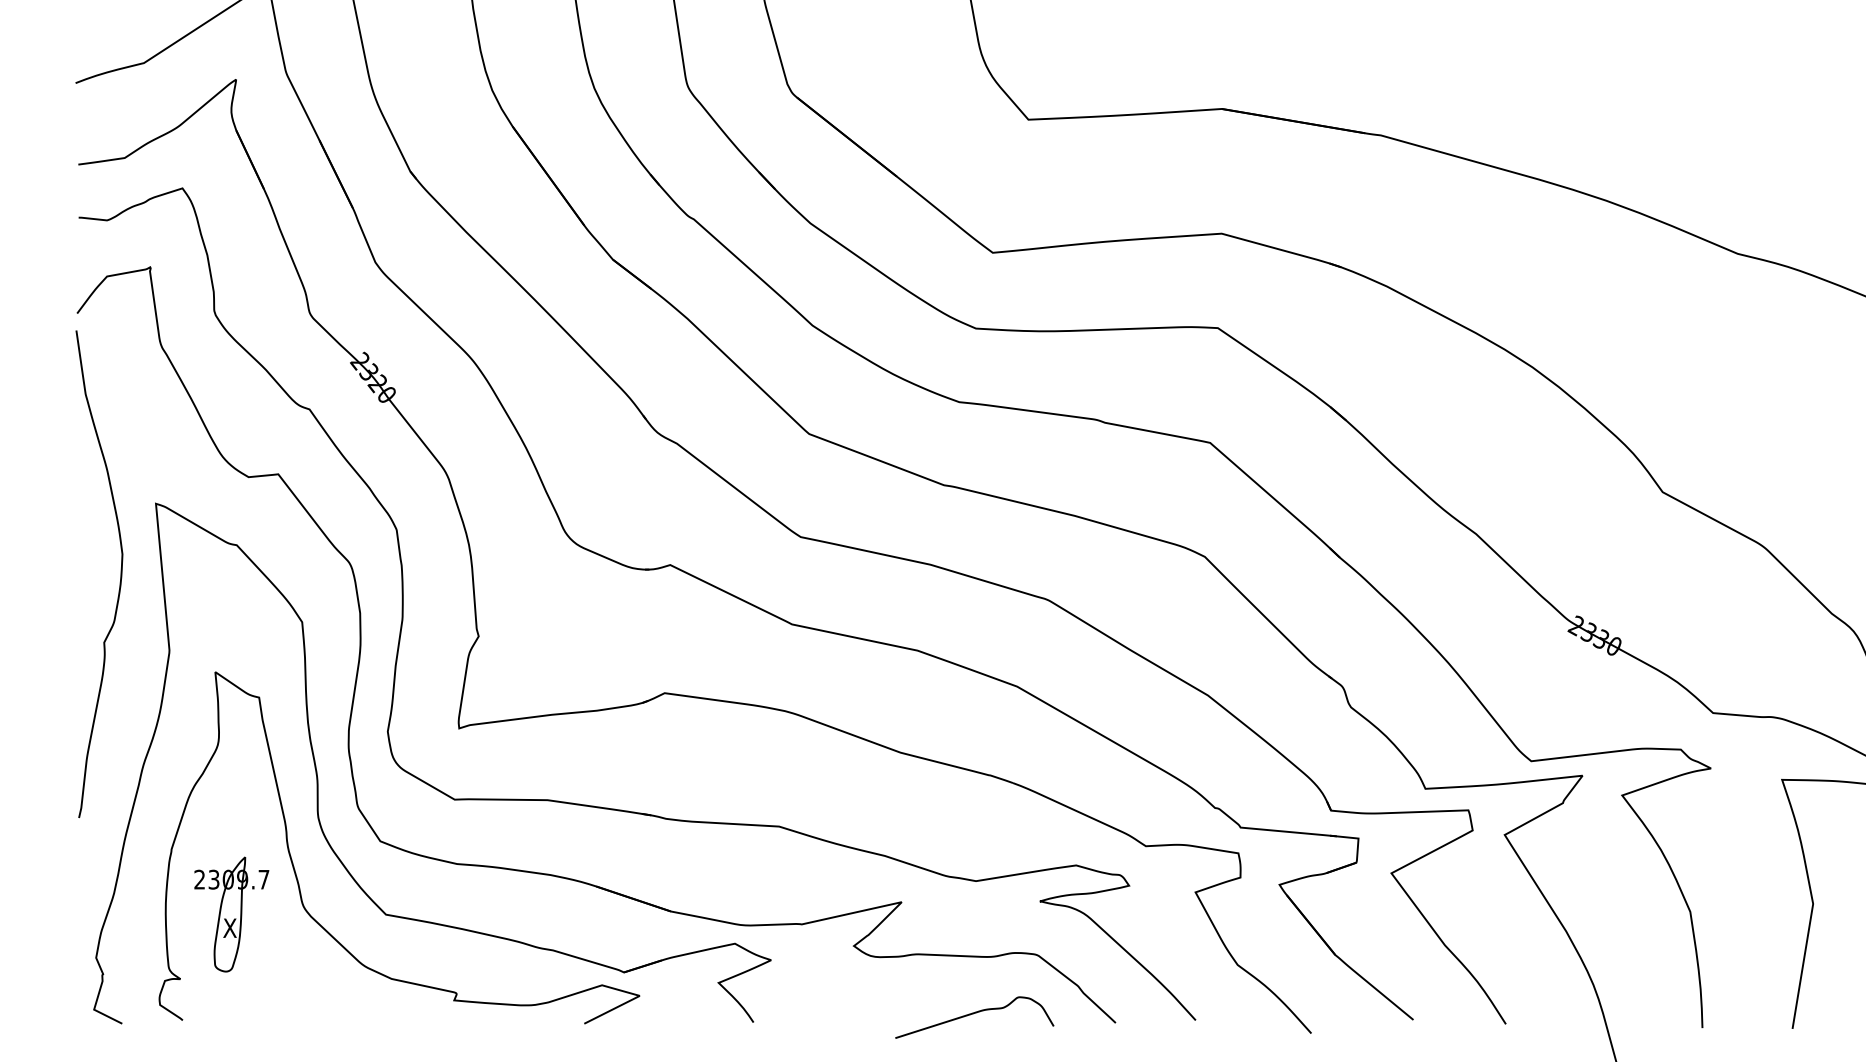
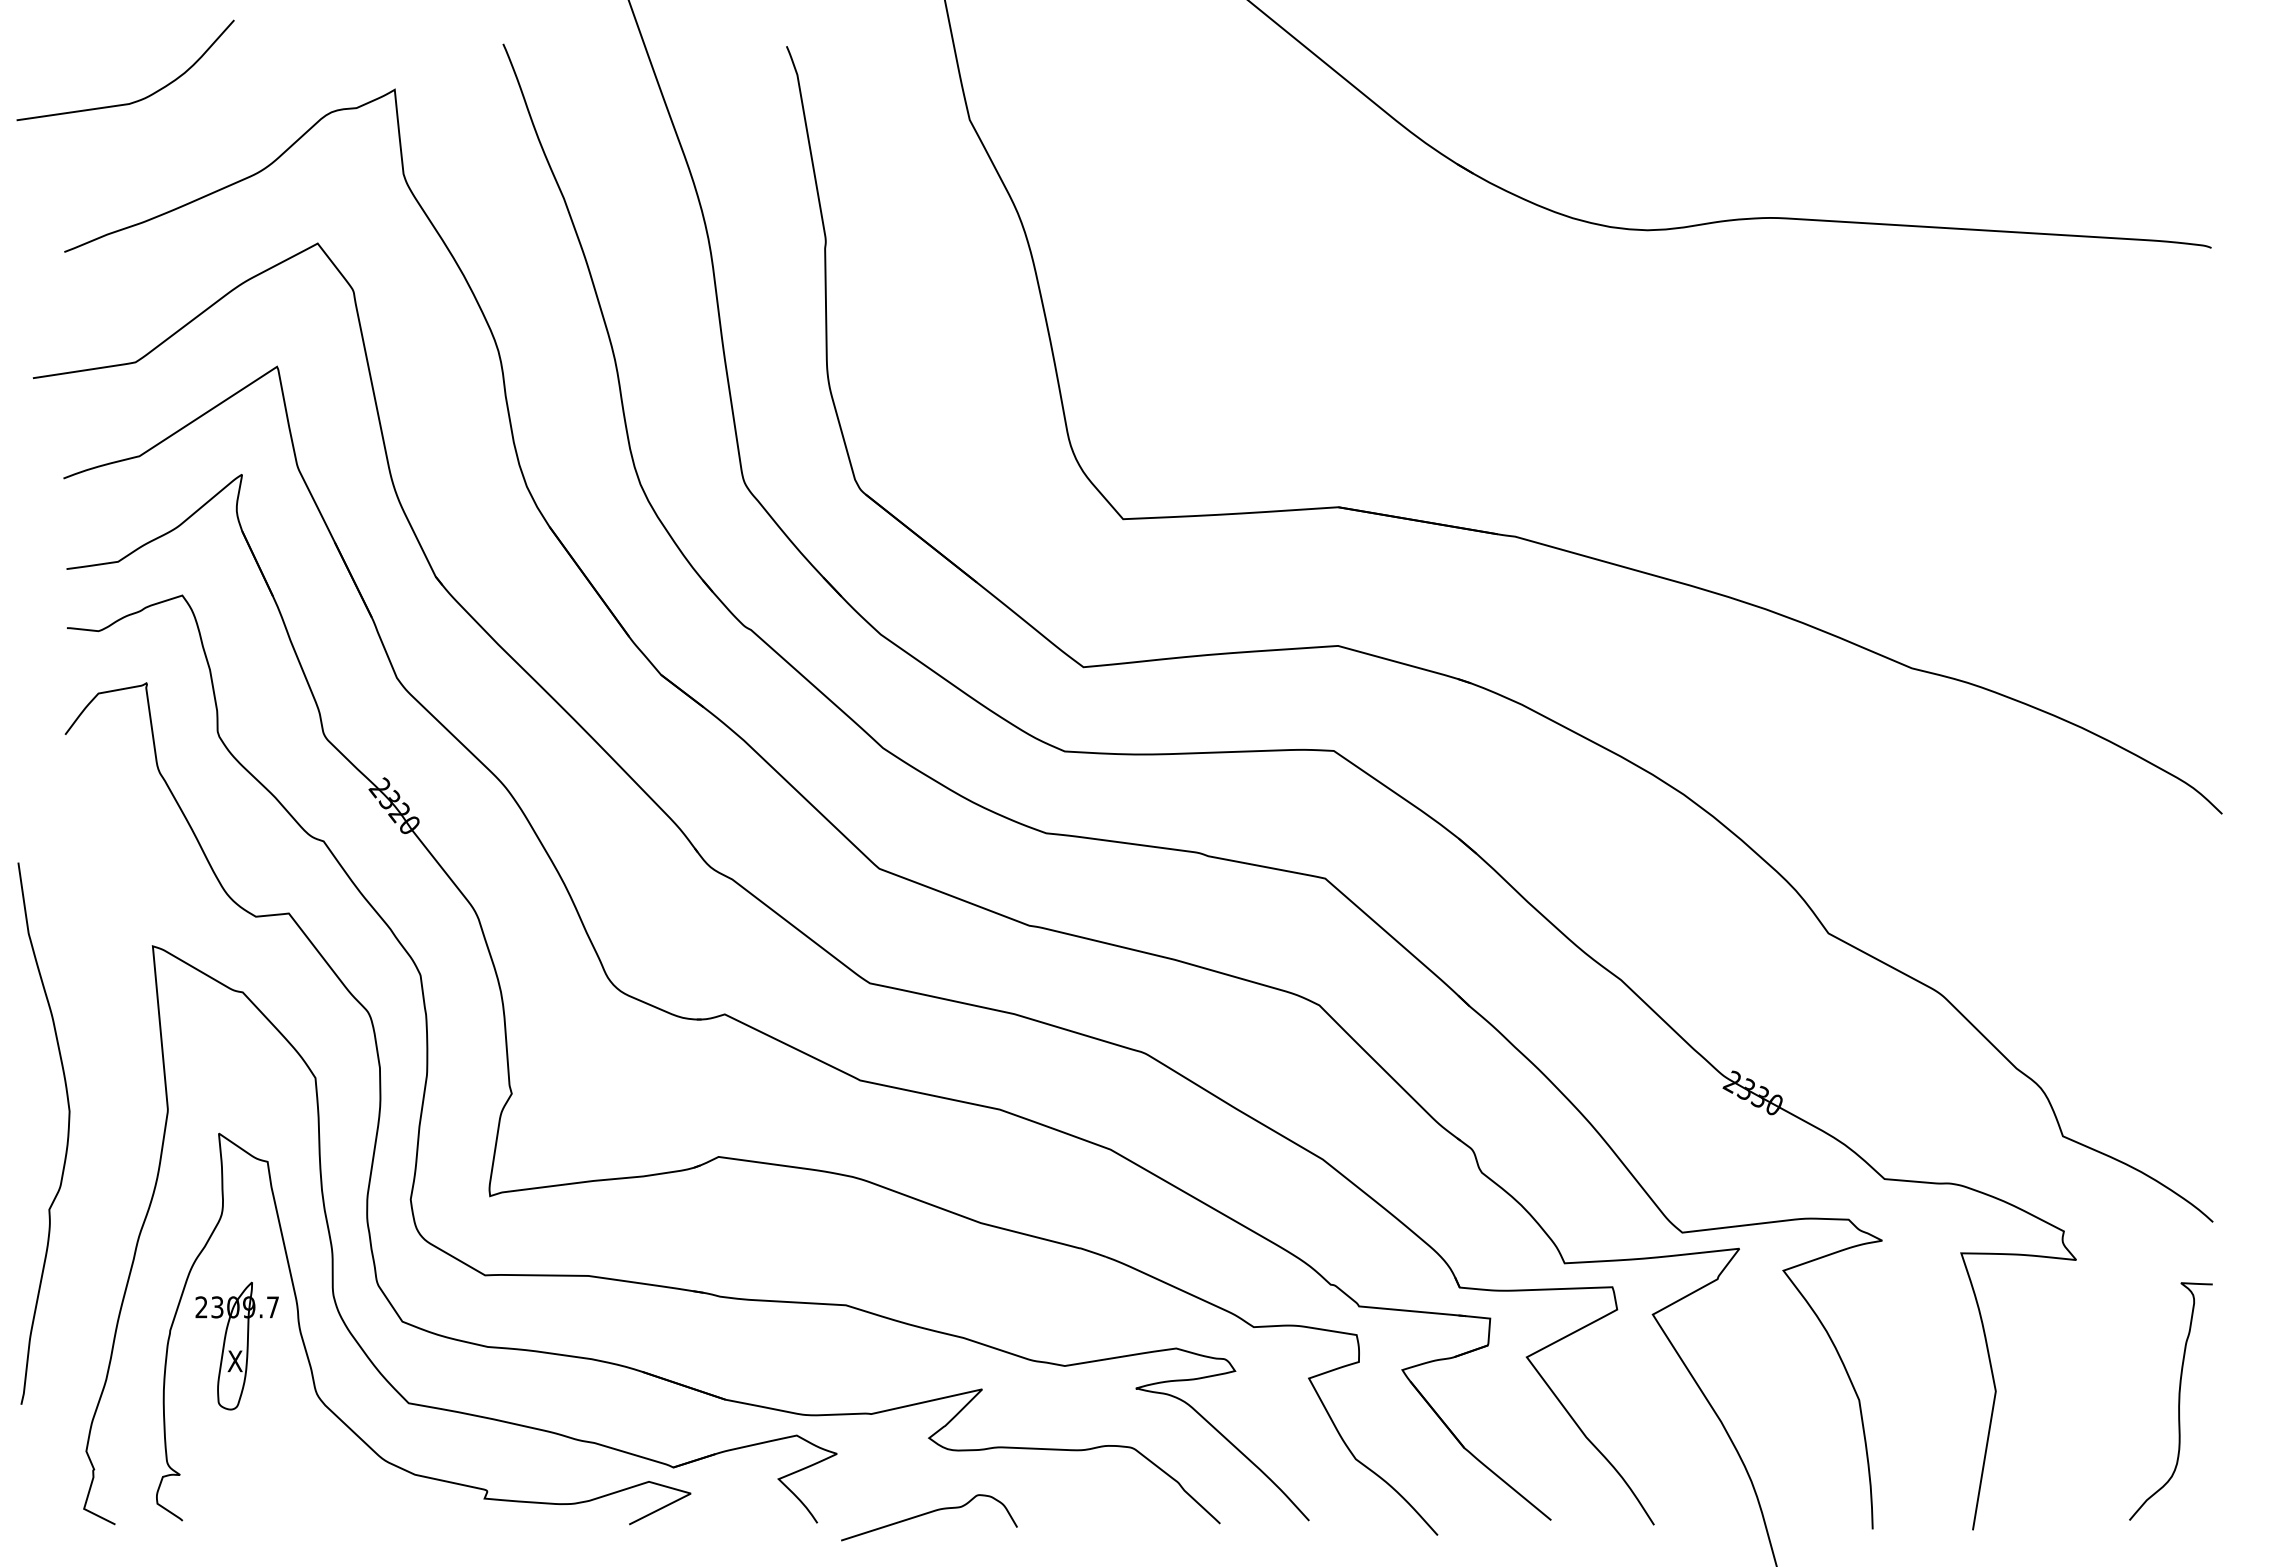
curve: (120, 574) -> (67, 1133), moved
part: (231, 913) -> (236, 1345), moved
curve: (973, 1014) -> (927, 1514), moved

